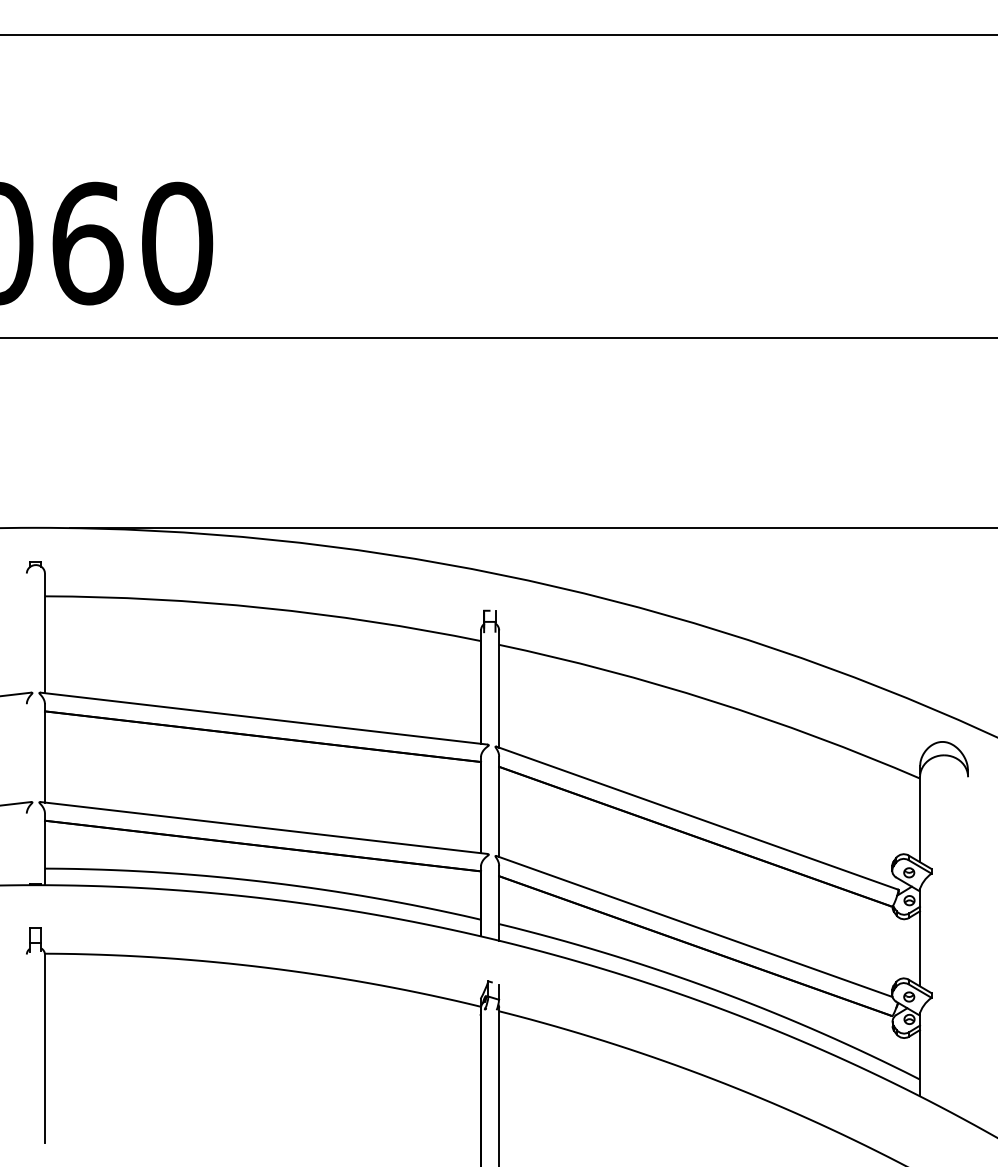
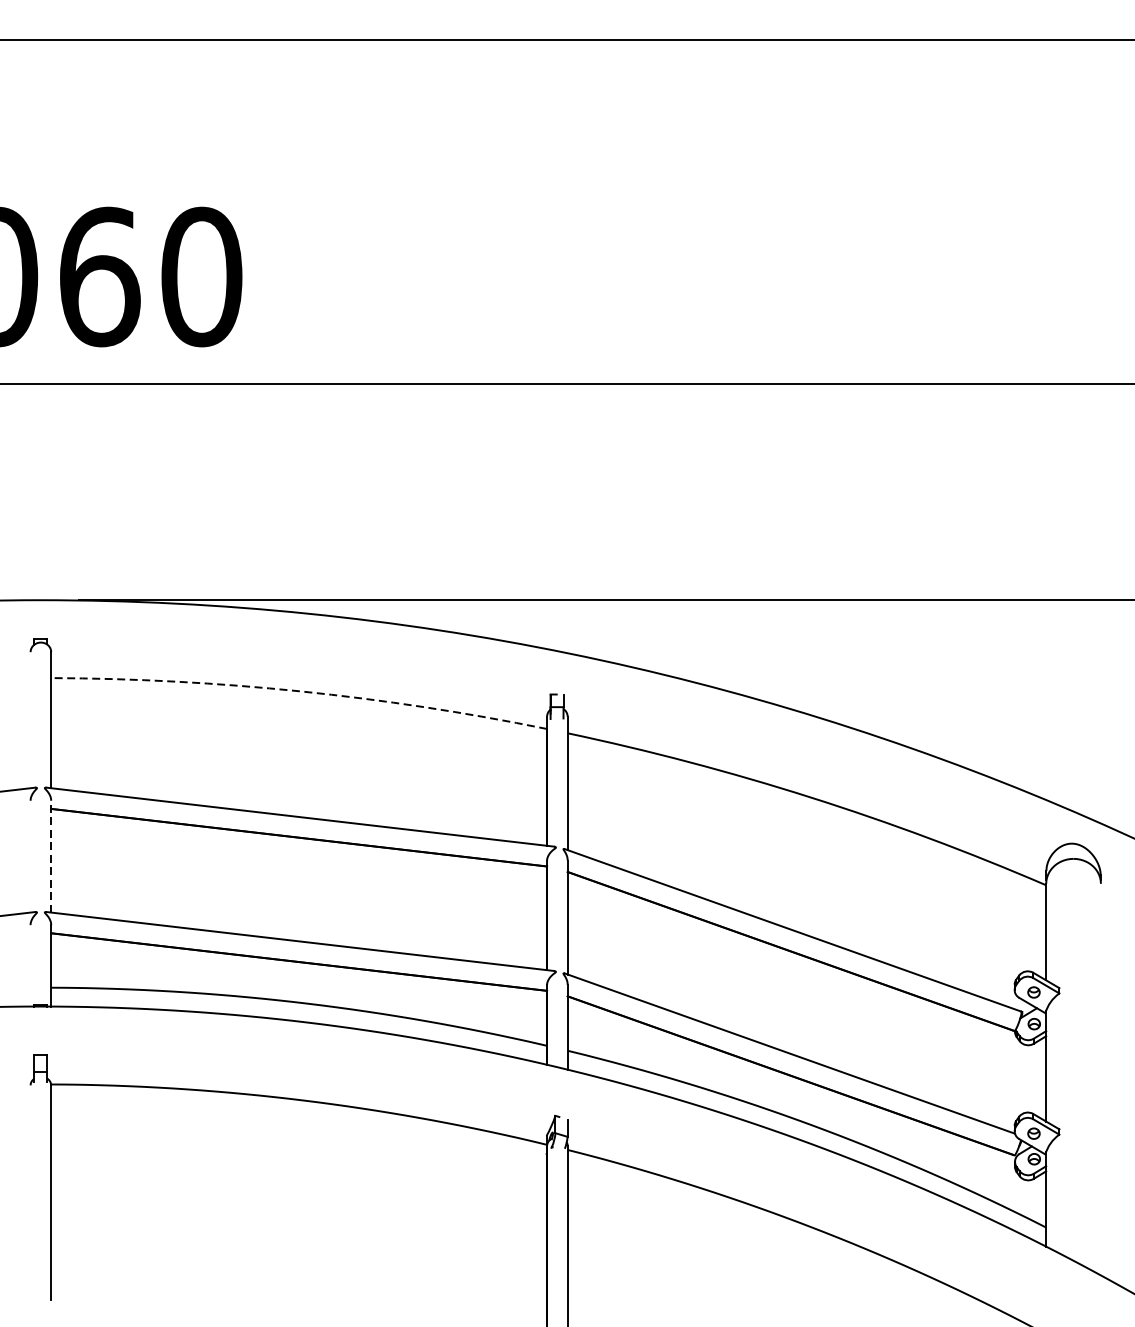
arc: (264, 608) -> (300, 691), solid -> dashed
line: (44, 752) -> (50, 855), solid -> dashed

